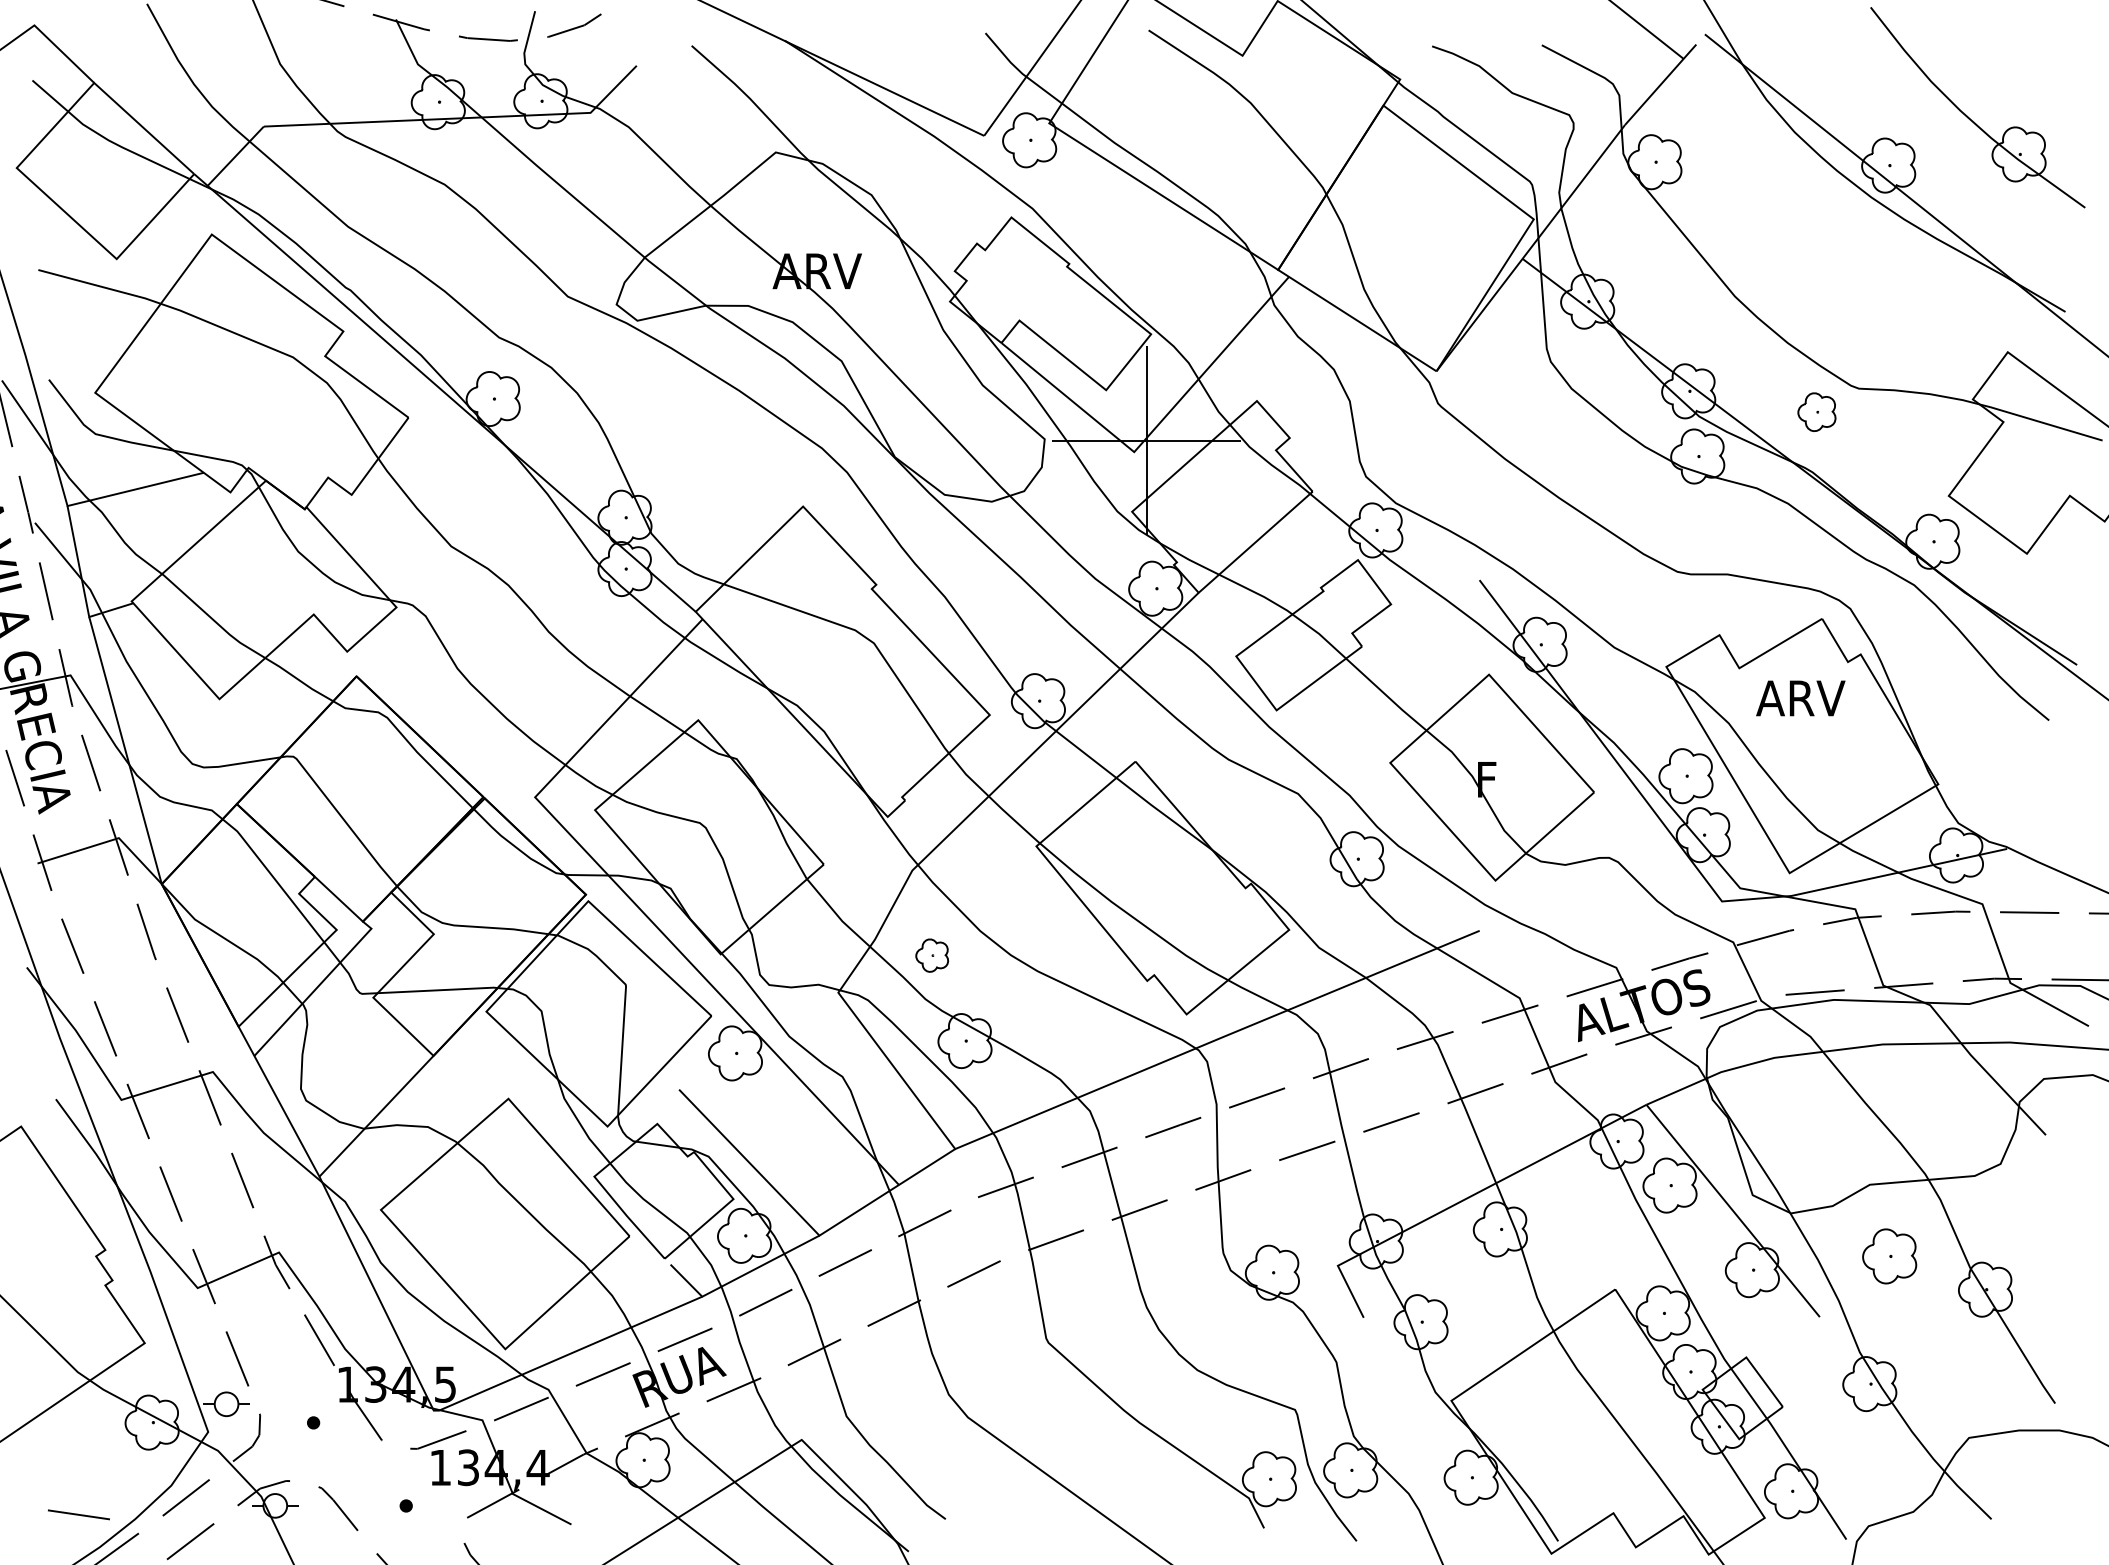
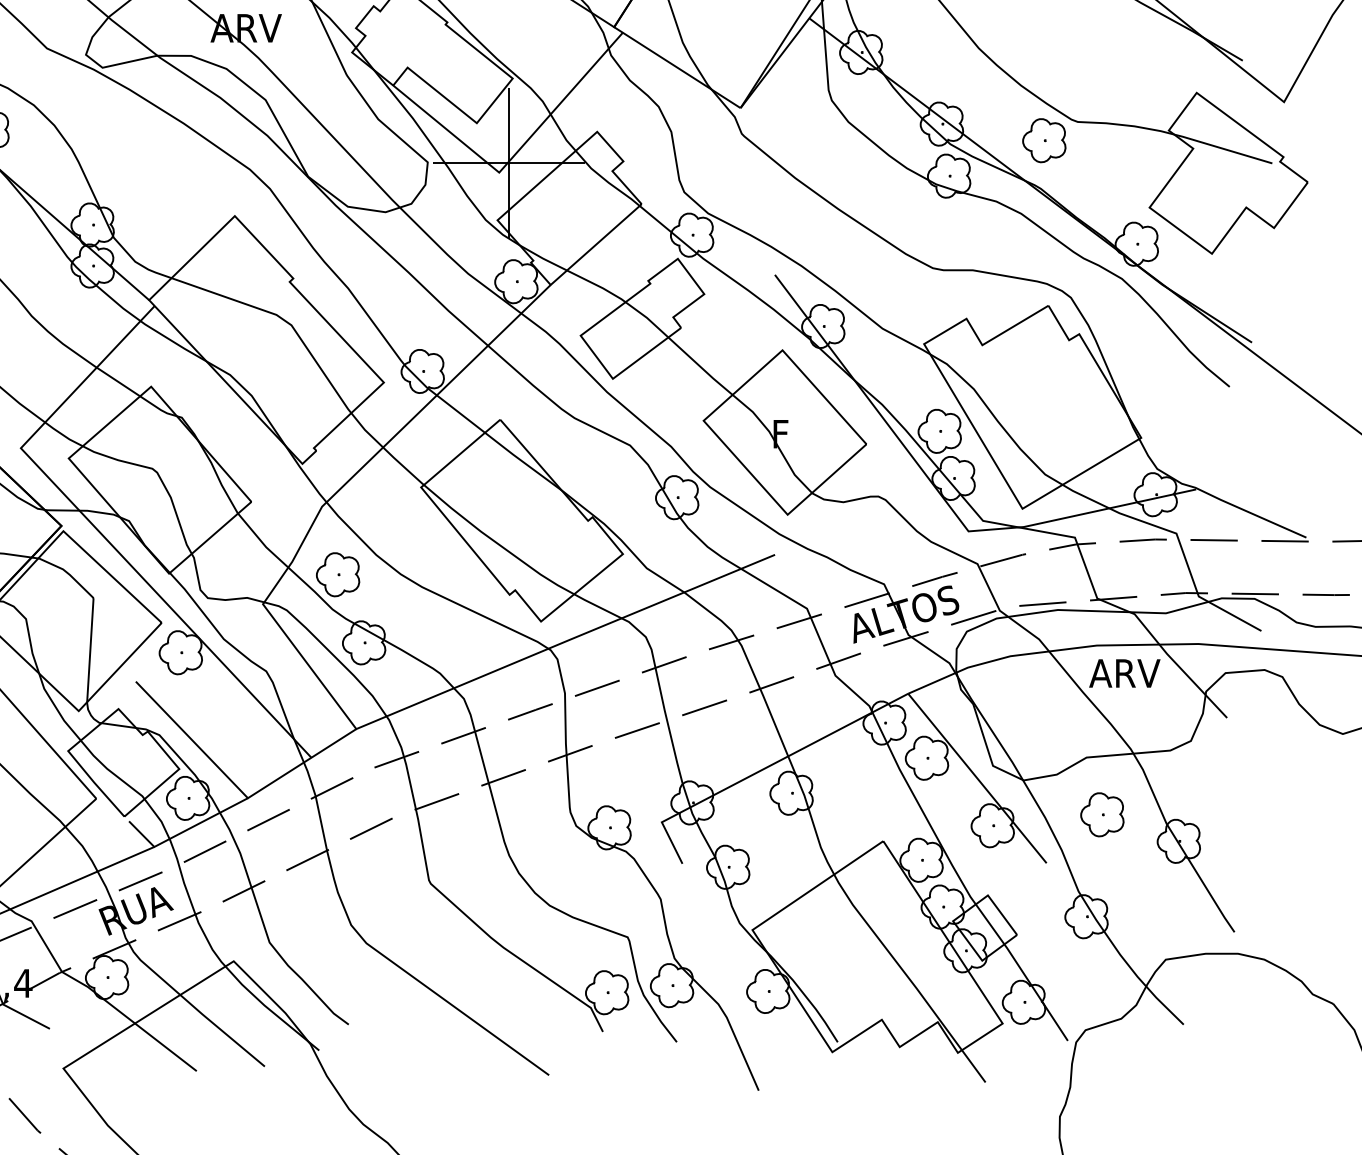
part: (1816, 412) -> (1043, 141), size x1.43
text: (1800, 698) -> (1124, 673), moved
part: (931, 955) -> (337, 574), size x1.67

